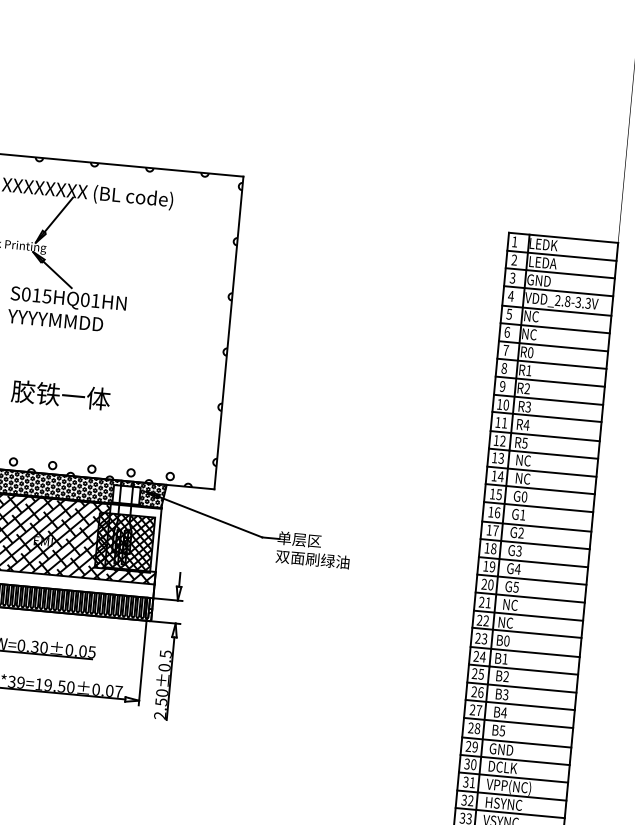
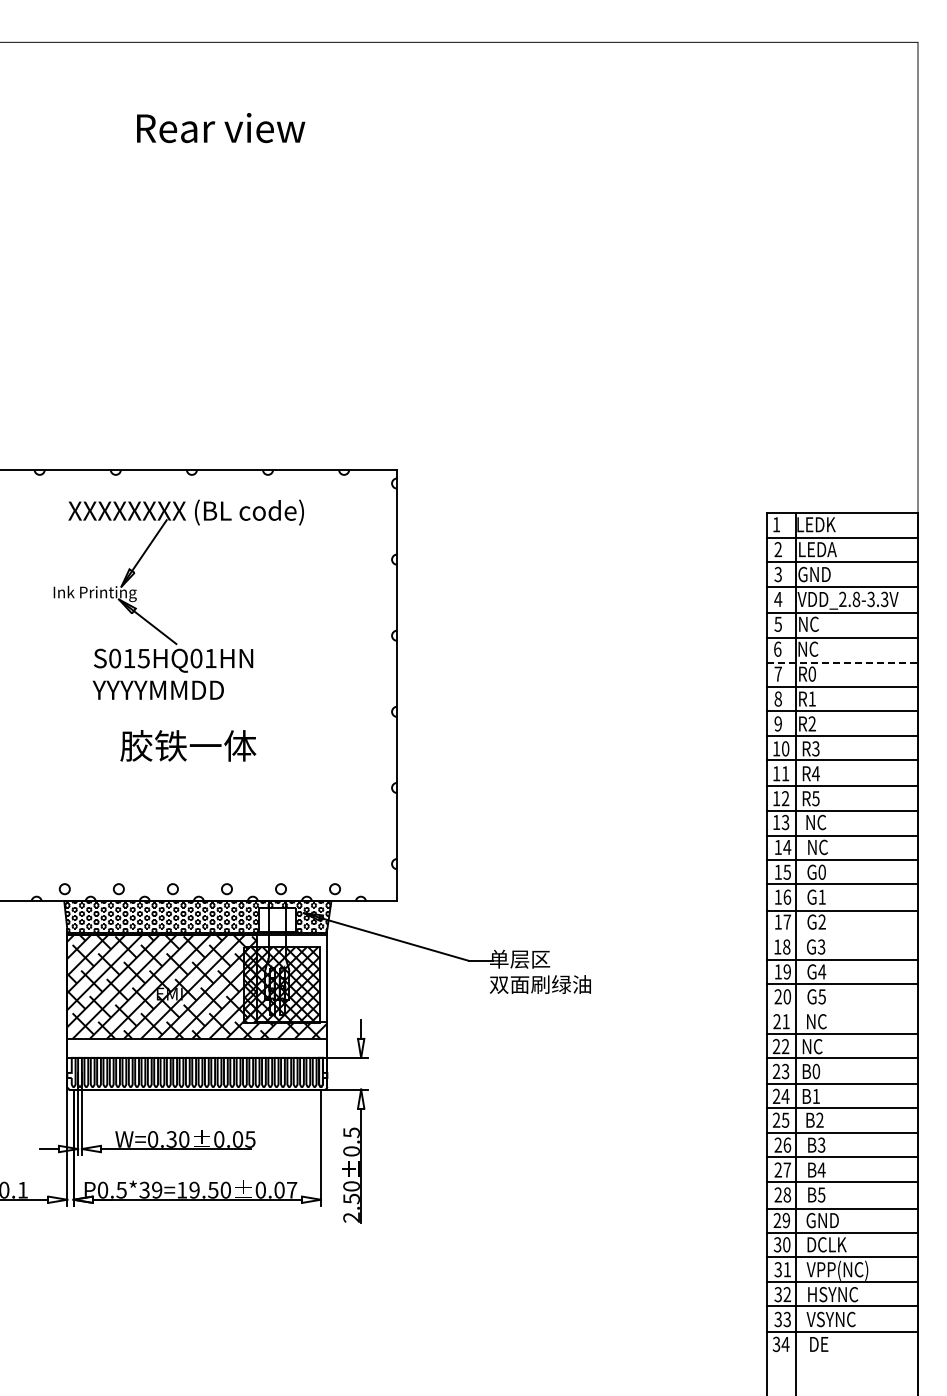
line: (554, 346) -> (843, 662), solid -> dashed
text: (61, 394) -> (188, 745), moved
line: (535, 544) -> (842, 935), removed
line: (530, 597) -> (842, 1009), removed

